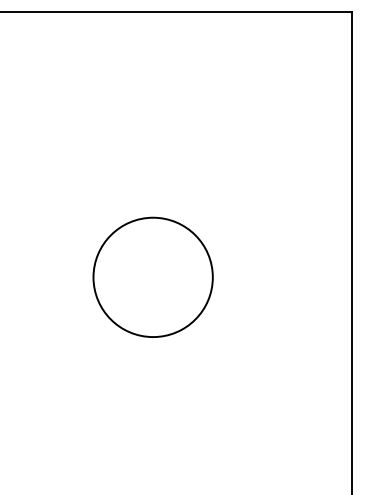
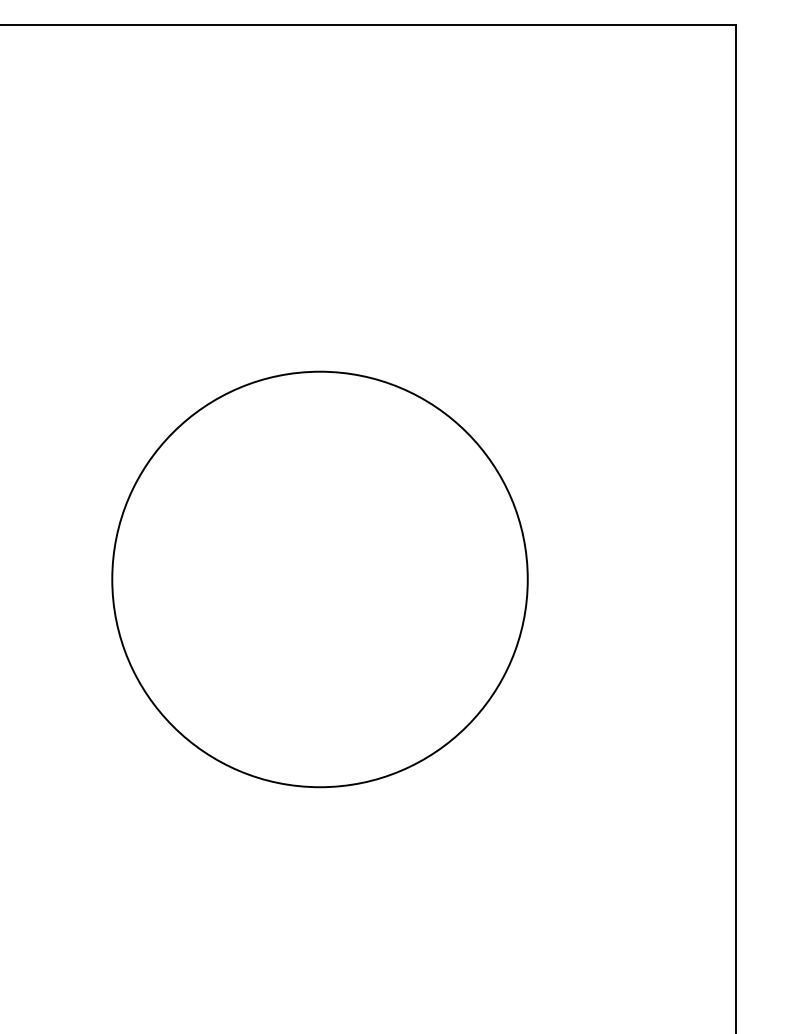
circle: (152, 276) -> (318, 577), size x1.67

